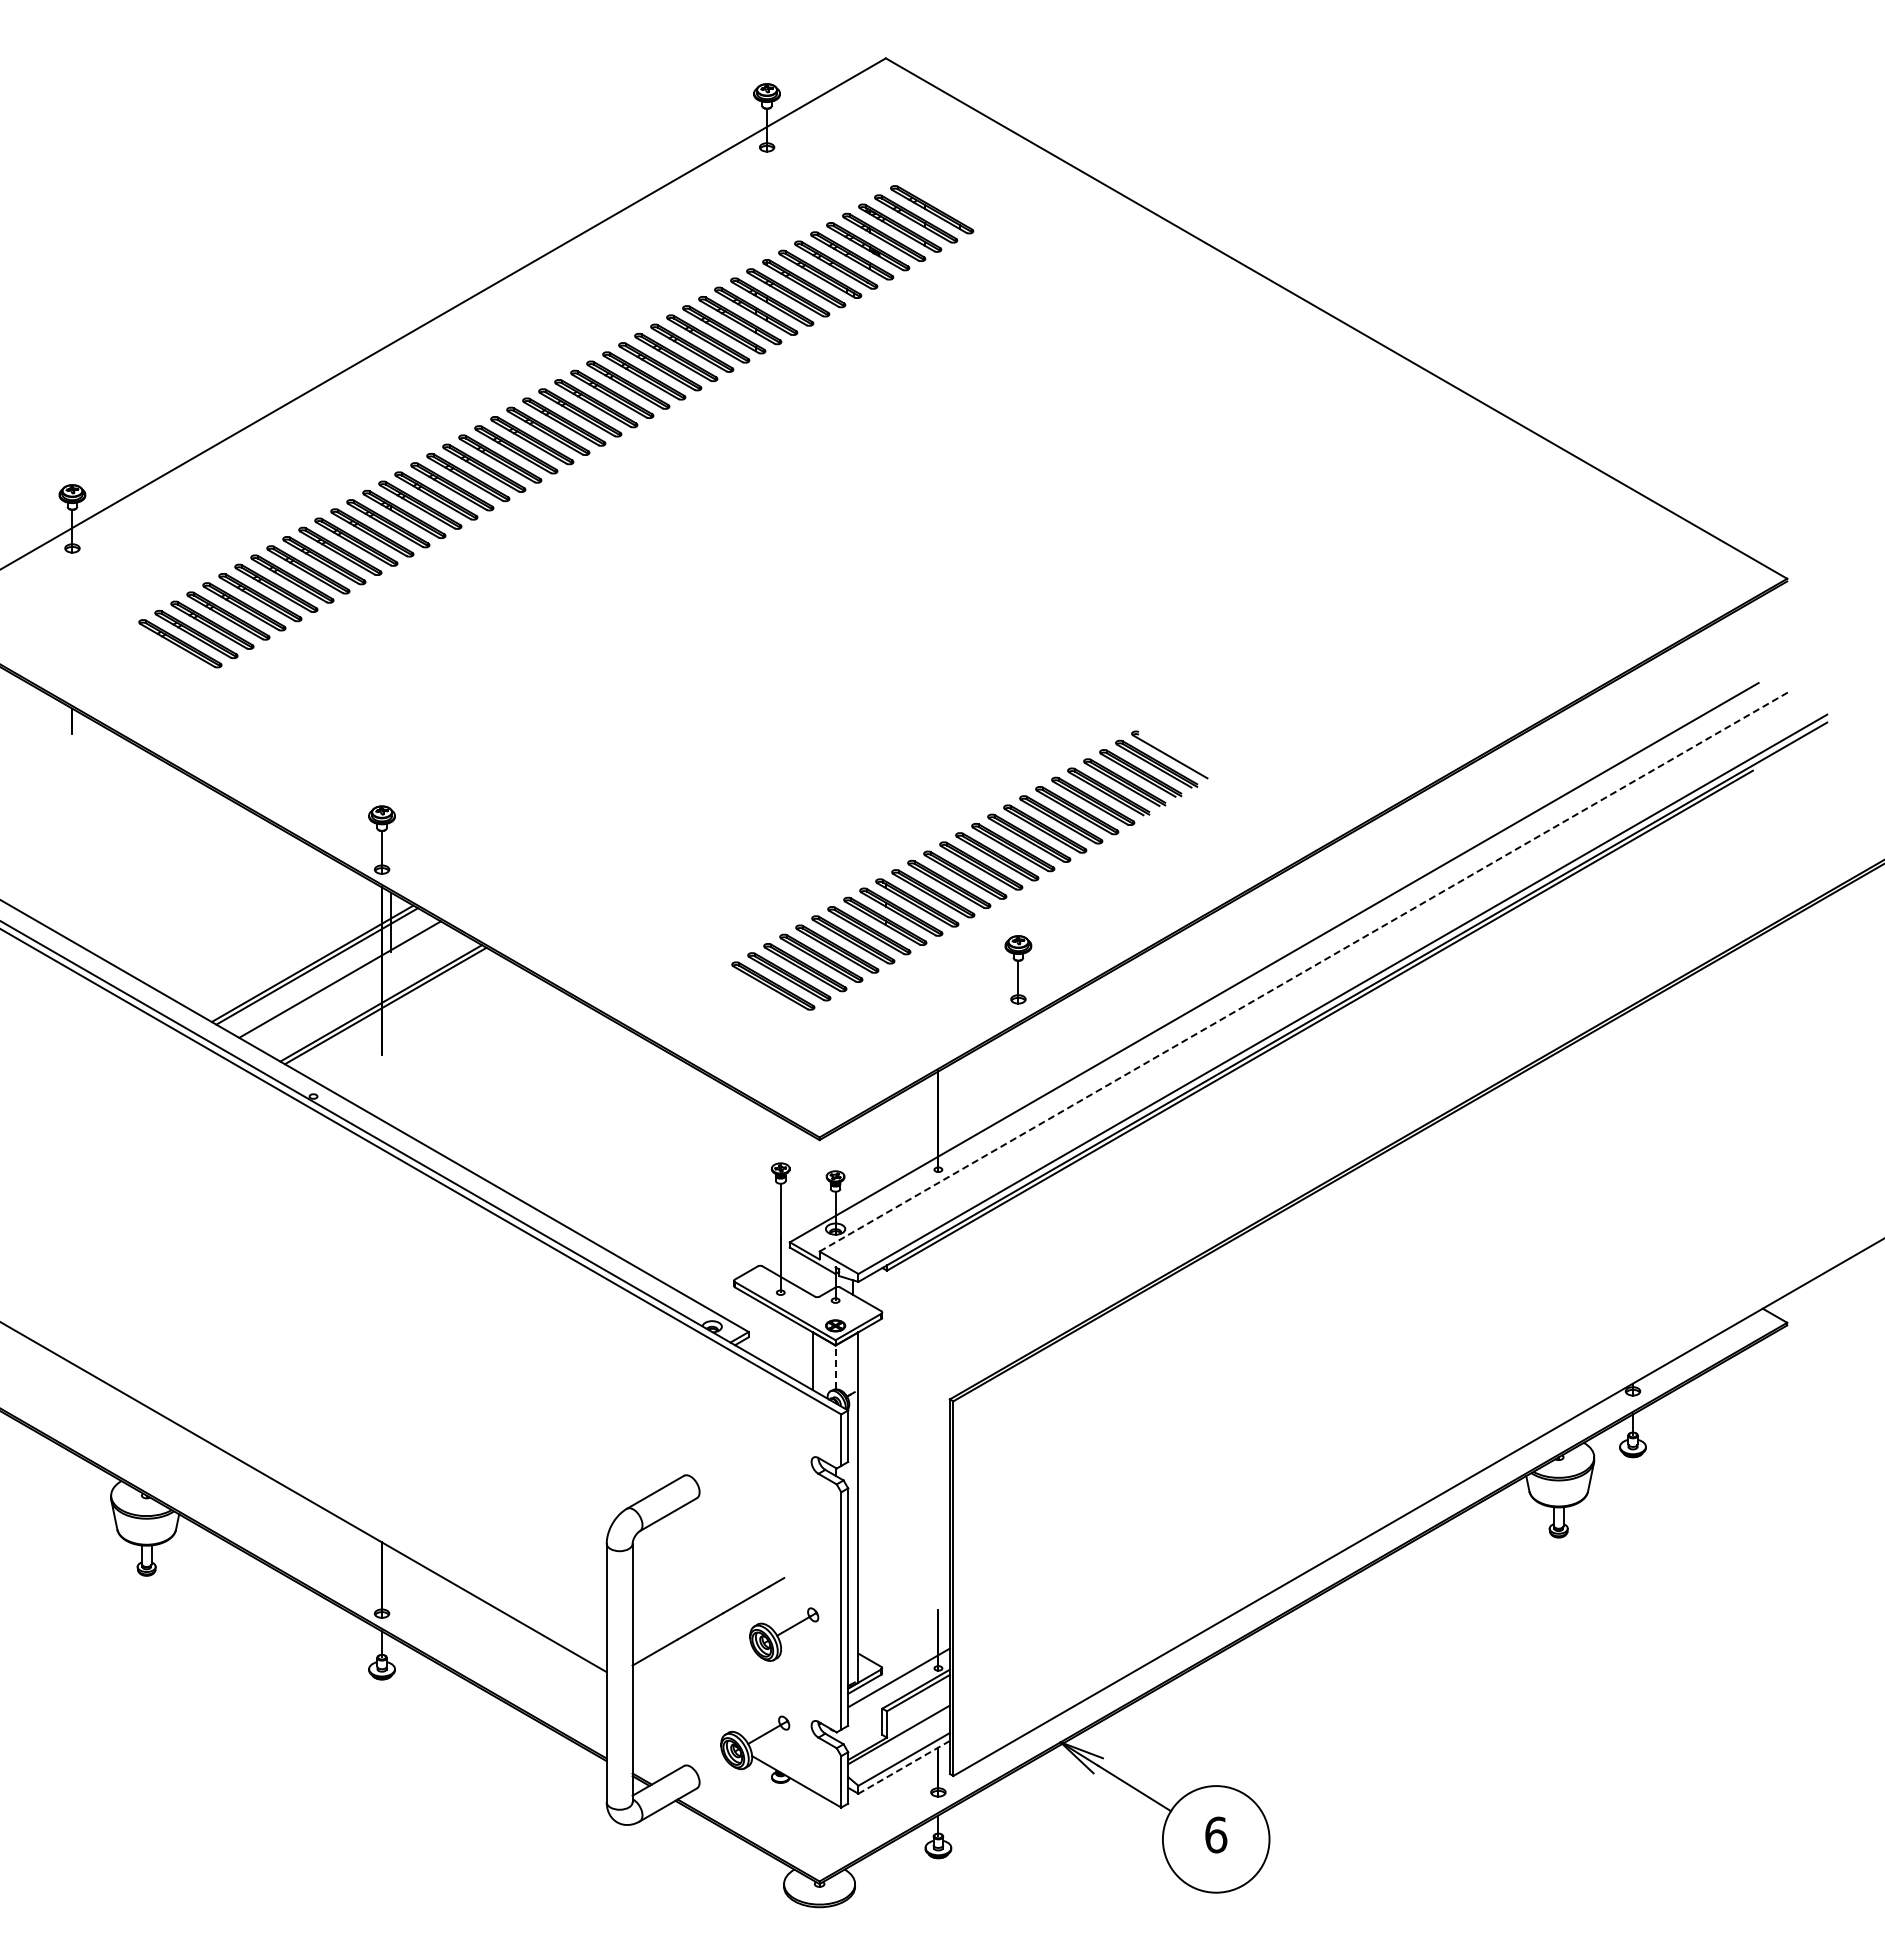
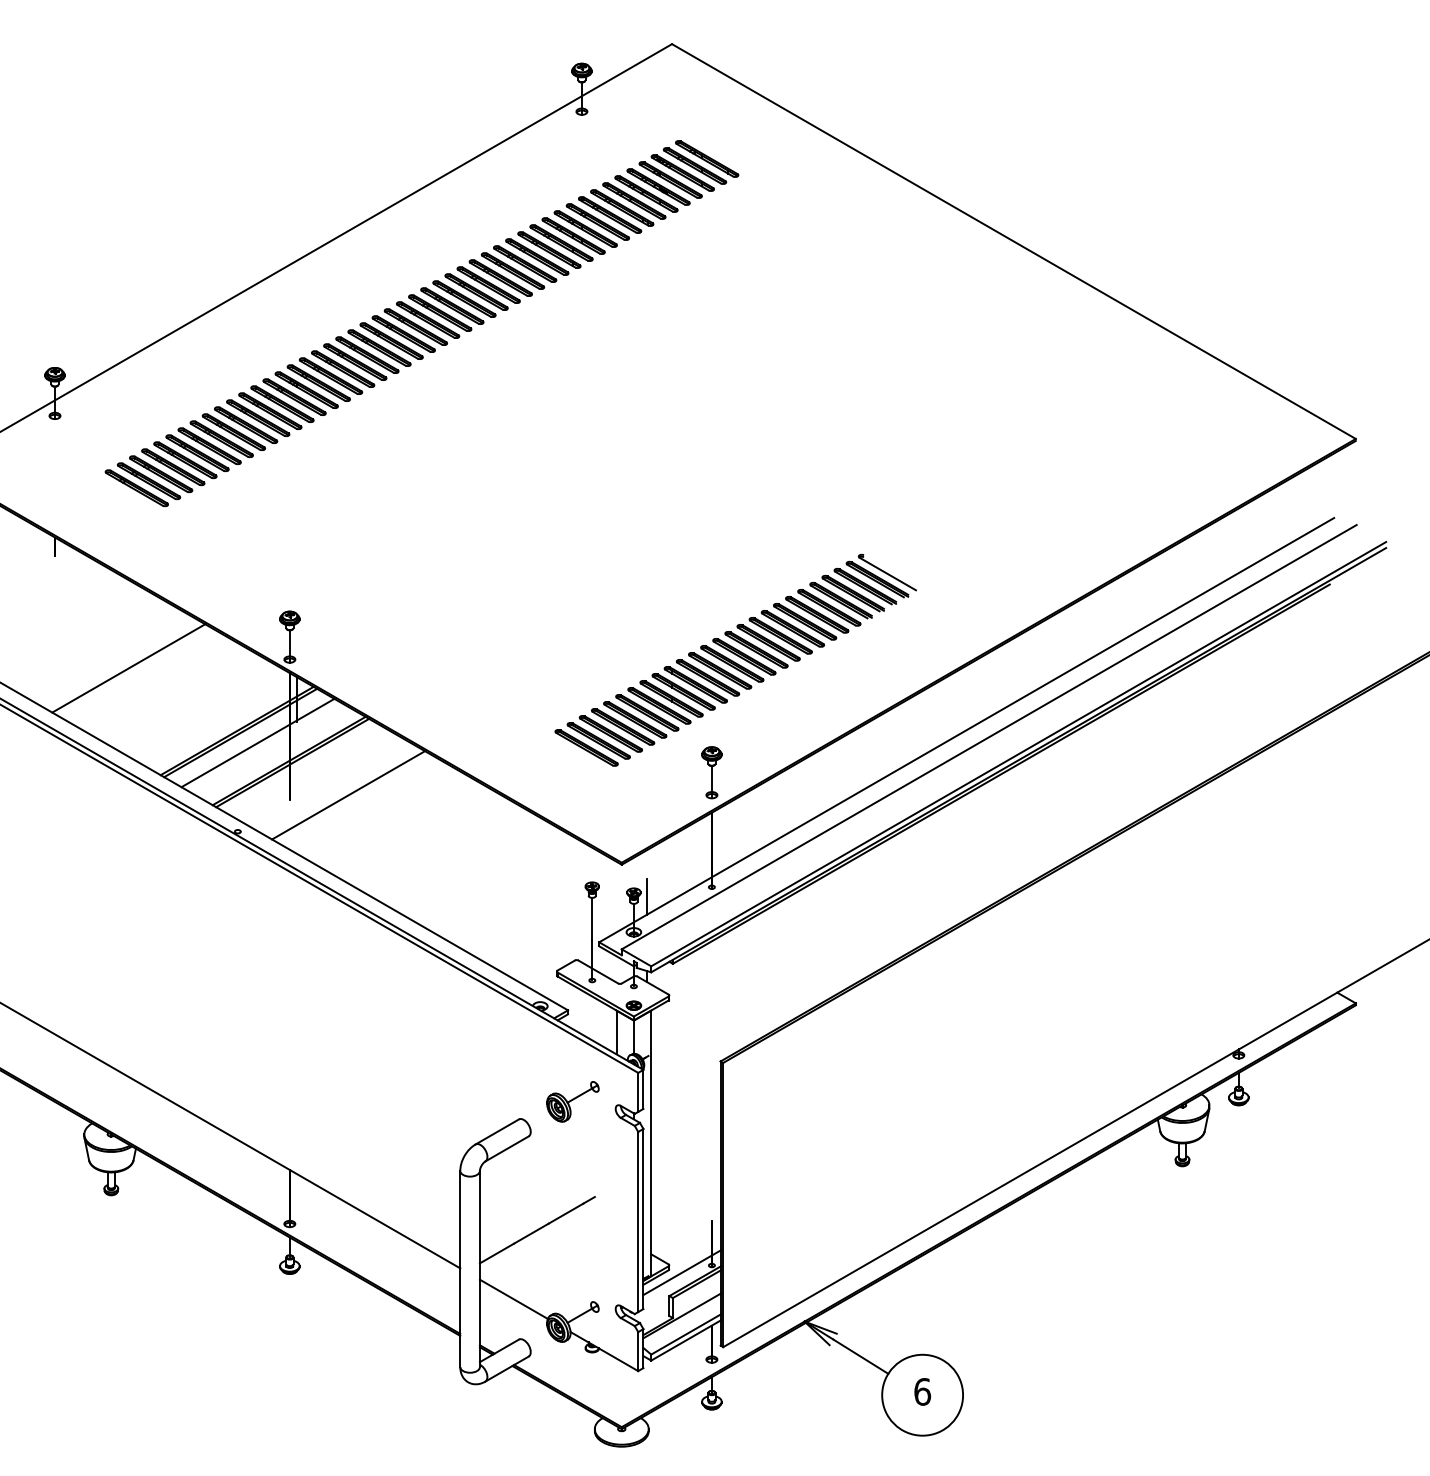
line: (169, 881) -> (128, 668), added
part: (1018, 969) -> (711, 772), moved
line: (1304, 971) -> (989, 736), dashed -> solid
line: (459, 1048) -> (348, 795), added
line: (852, 1182) -> (646, 896), added
line: (835, 1367) -> (633, 1037), dashed -> solid
part: (784, 1634) -> (573, 1101), moved
line: (677, 1712) -> (513, 1298), added
line: (904, 1767) -> (686, 1340), dashed -> solid

